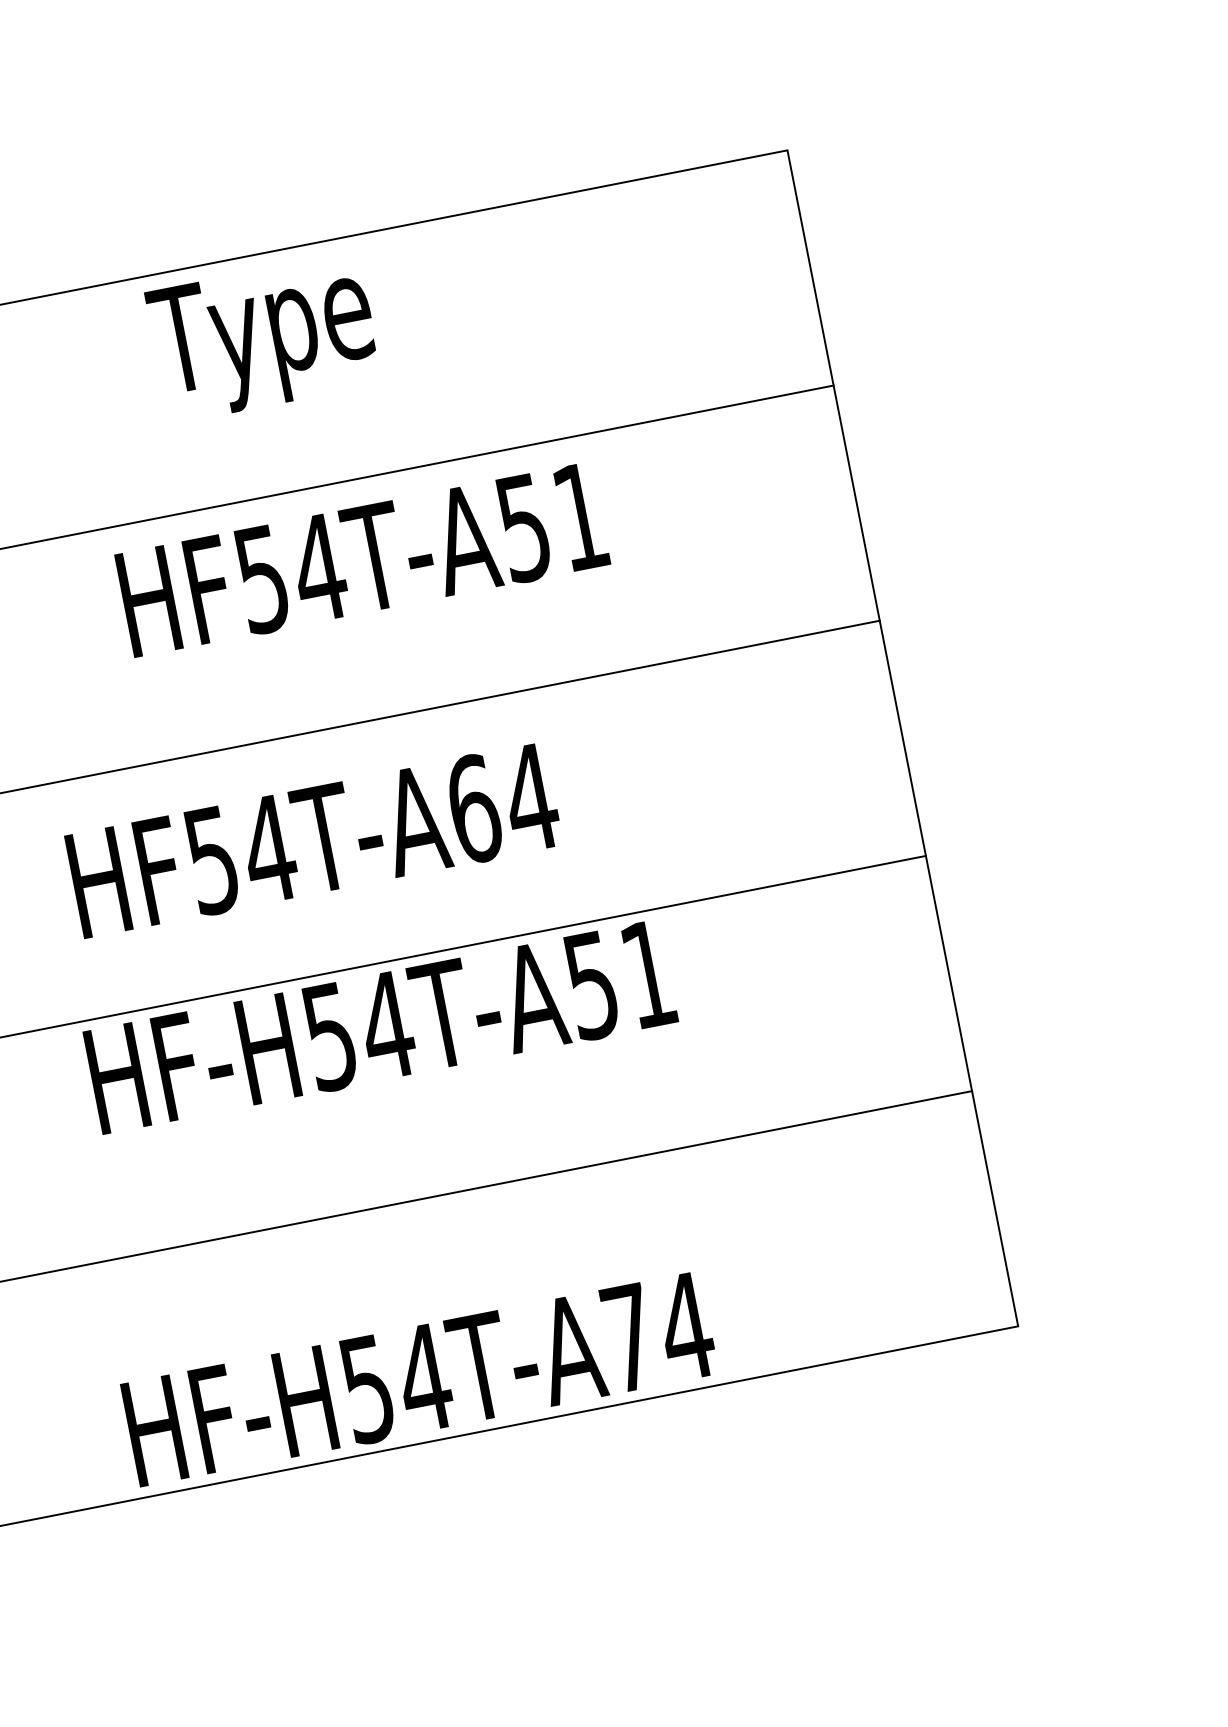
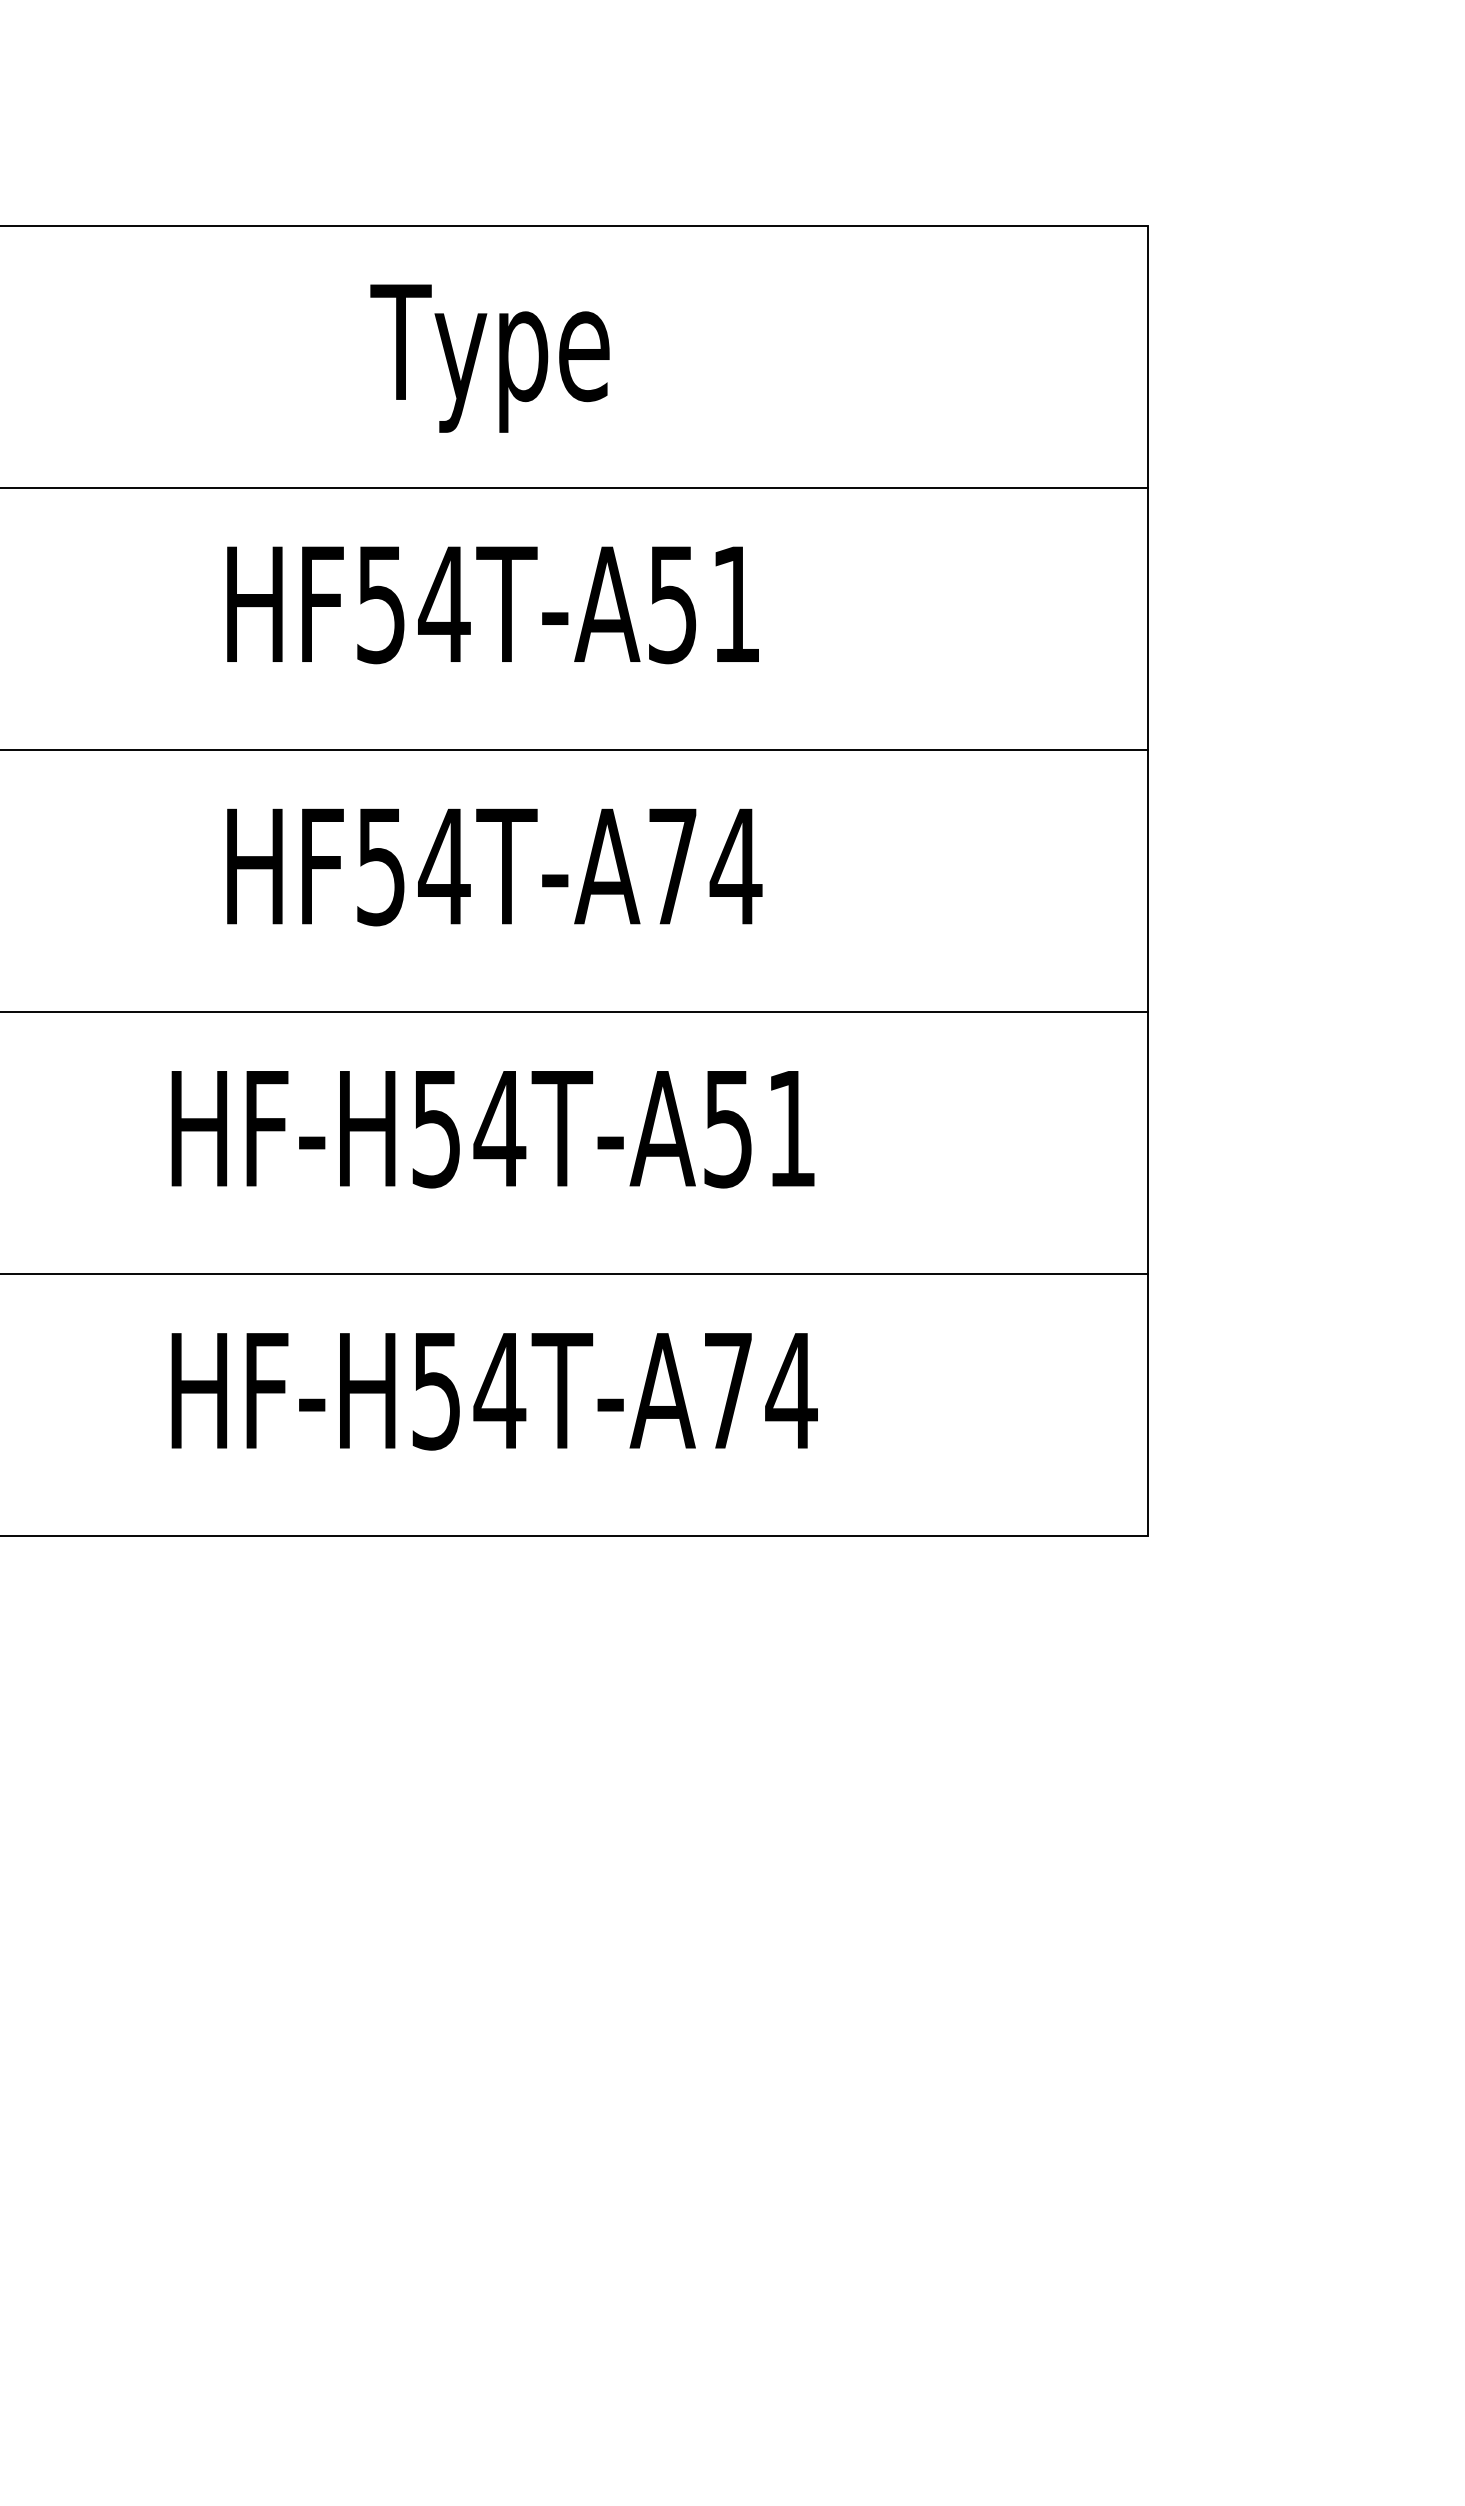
text: (263, 337) -> (489, 358), moved
text: (362, 560) -> (492, 605), moved
text: (474, 808) -> (673, 866), HF54T-A64 -> HF54T-A74
text: (380, 1027) -> (492, 1129), moved
text: (419, 1379) -> (494, 1391), moved

